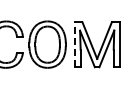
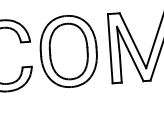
line: (74, 44) -> (109, 48), dashed -> solid

